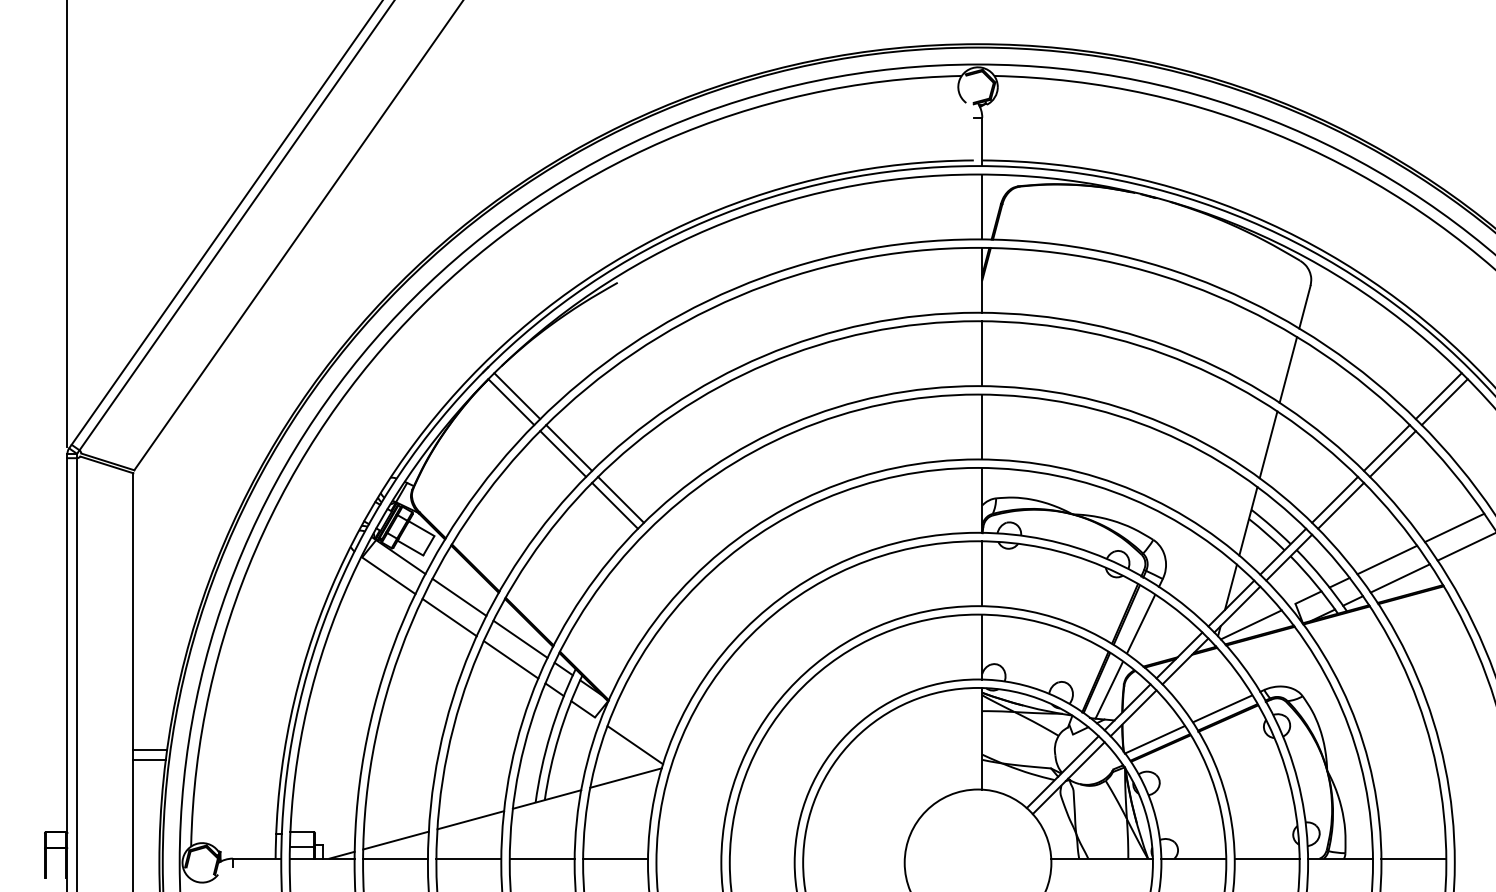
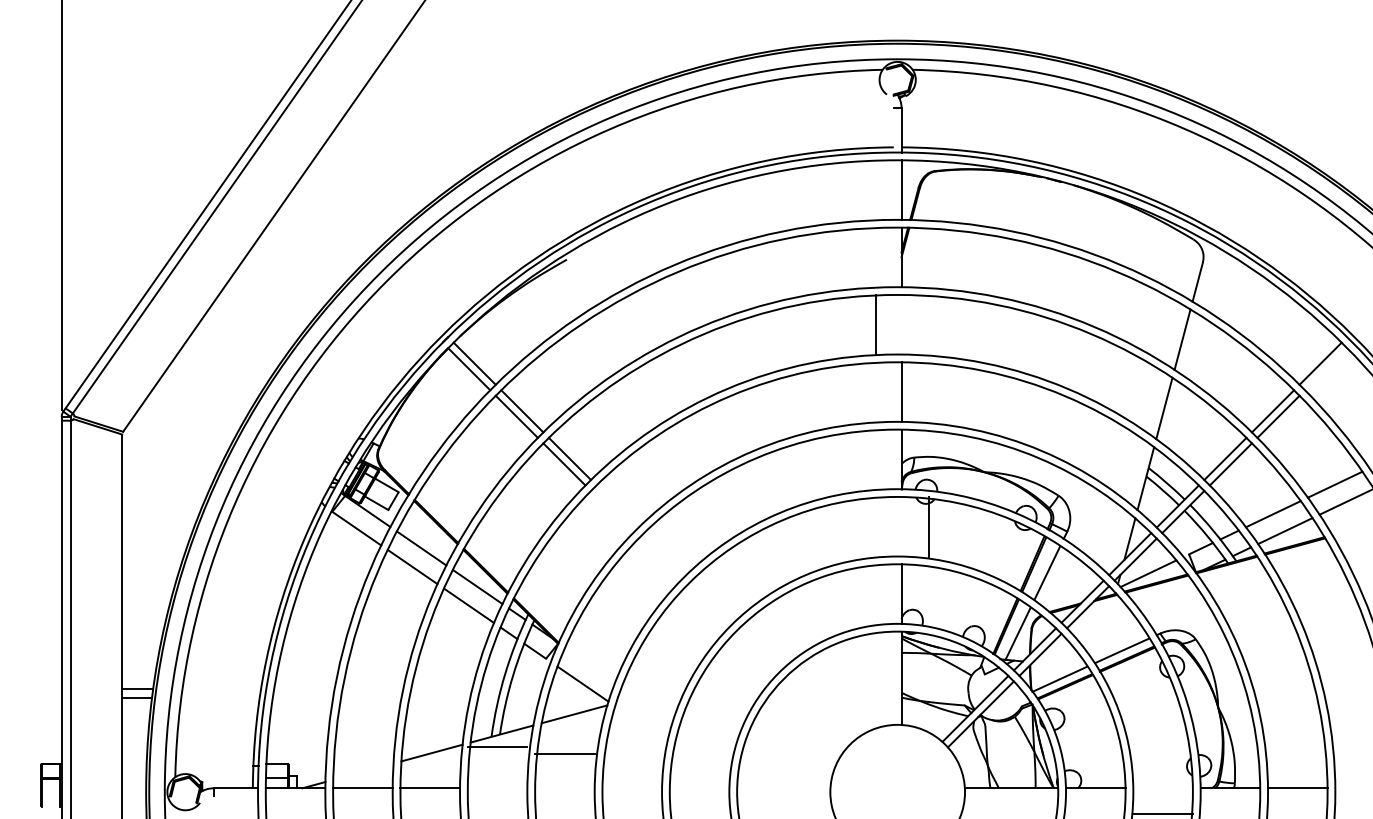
line: (982, 353) -> (876, 324), moved
line: (1444, 402) -> (1325, 369), removed
line: (982, 573) -> (929, 526), moved
line: (395, 840) -> (362, 771), removed
line: (541, 858) -> (496, 746), moved
line: (615, 858) -> (564, 754), moved
line: (1266, 858) -> (1162, 813), moved

